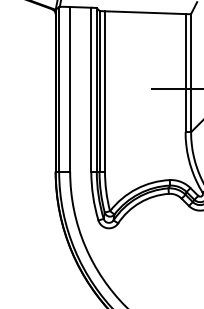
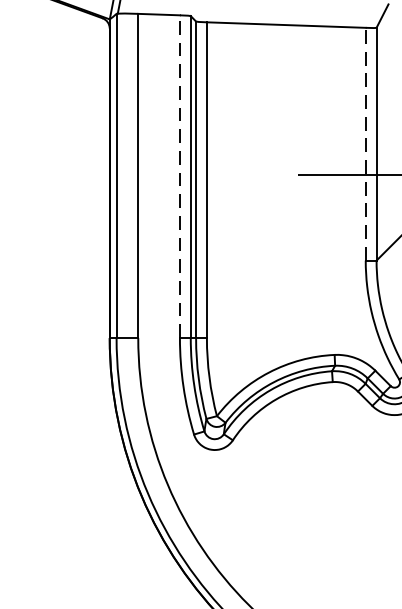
line: (185, 72) -> (365, 142), solid -> dashed
line: (91, 89) -> (180, 176), solid -> dashed

